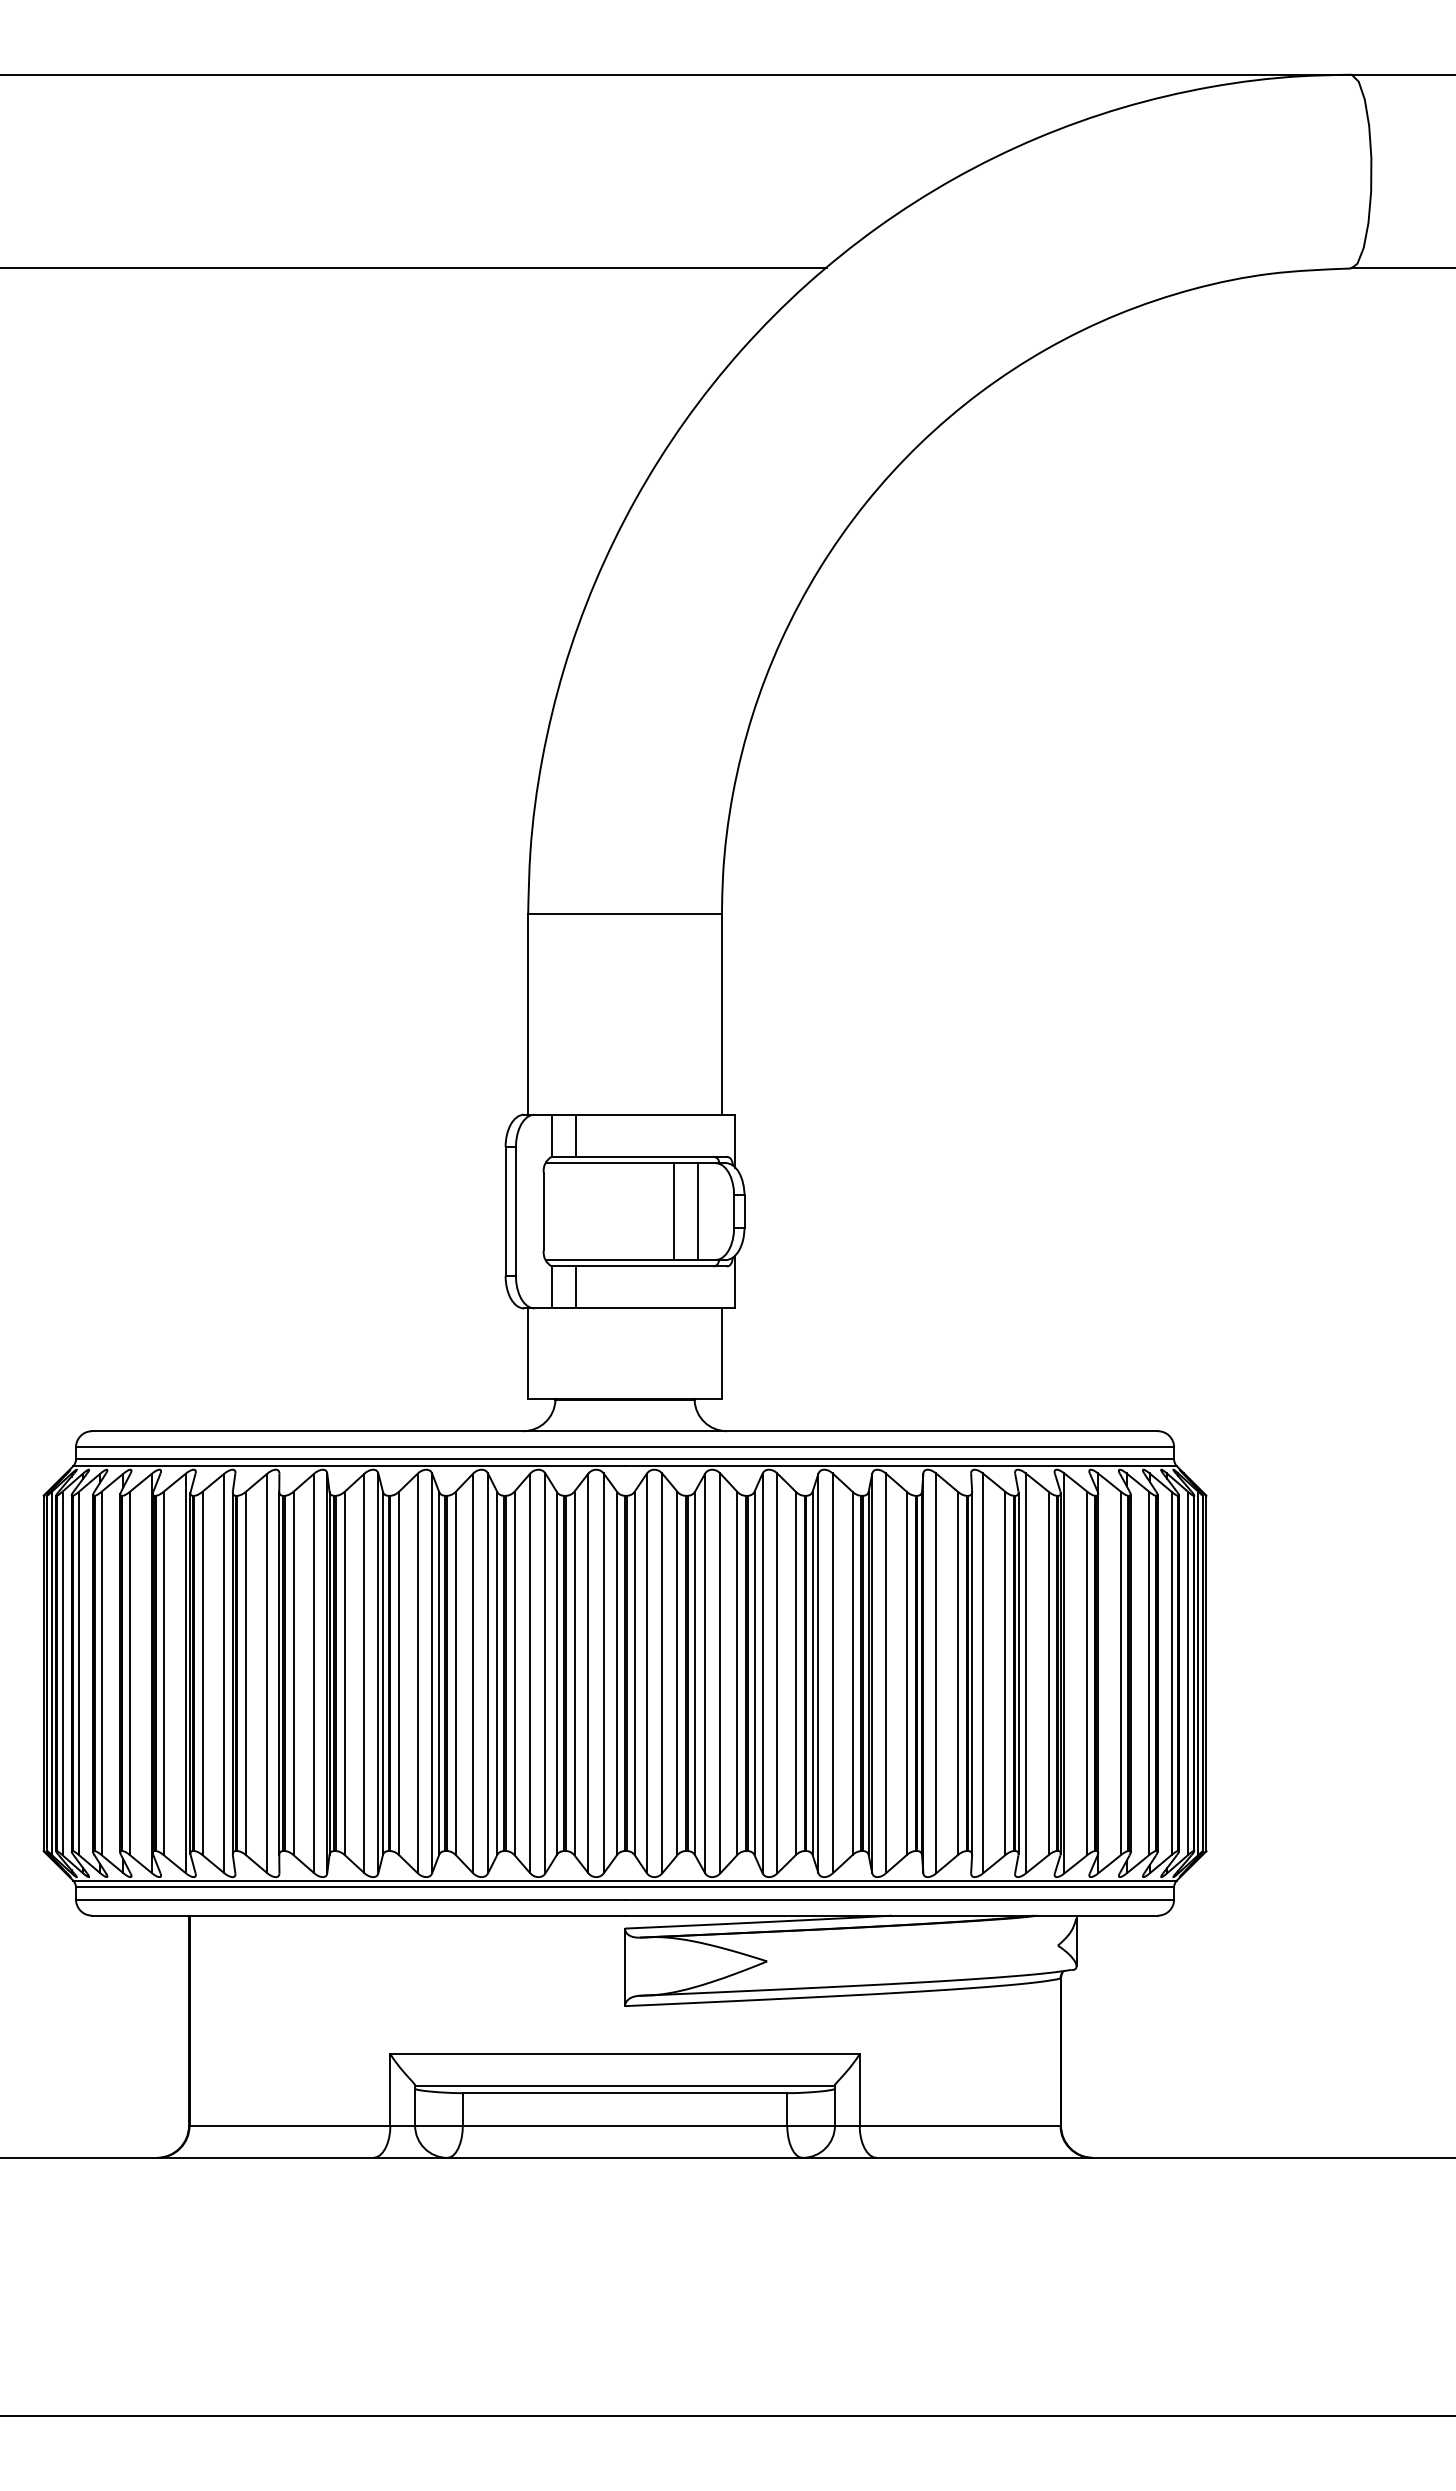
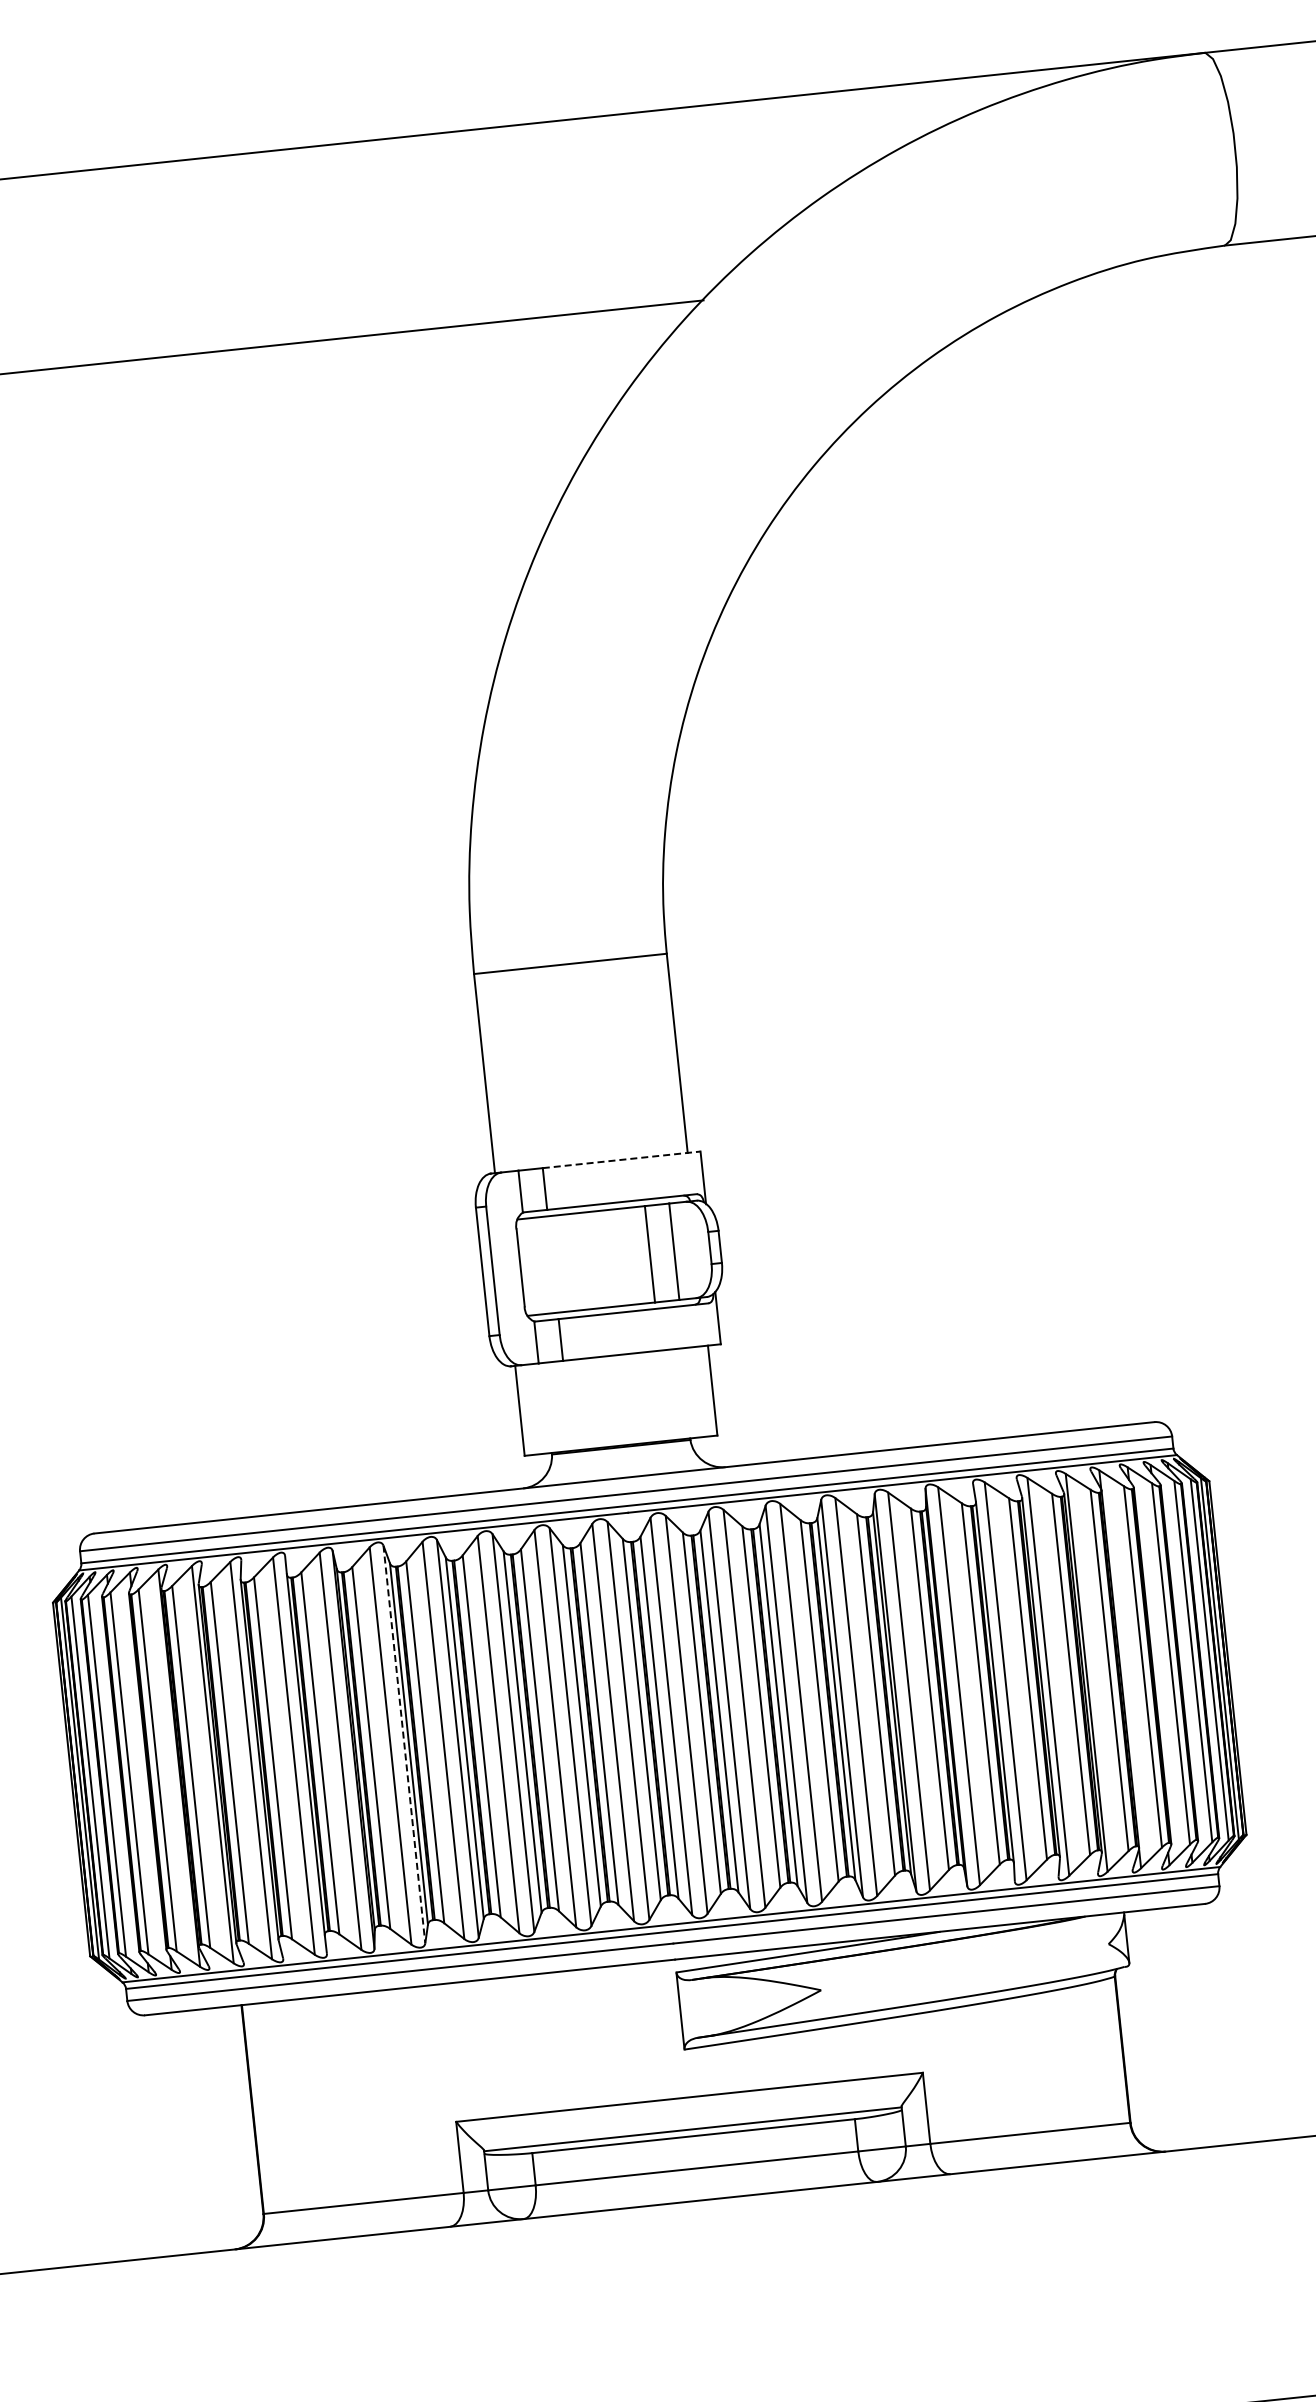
line: (656, 1114) -> (622, 1159), solid -> dashed
line: (378, 1673) -> (404, 1744), solid -> dashed

